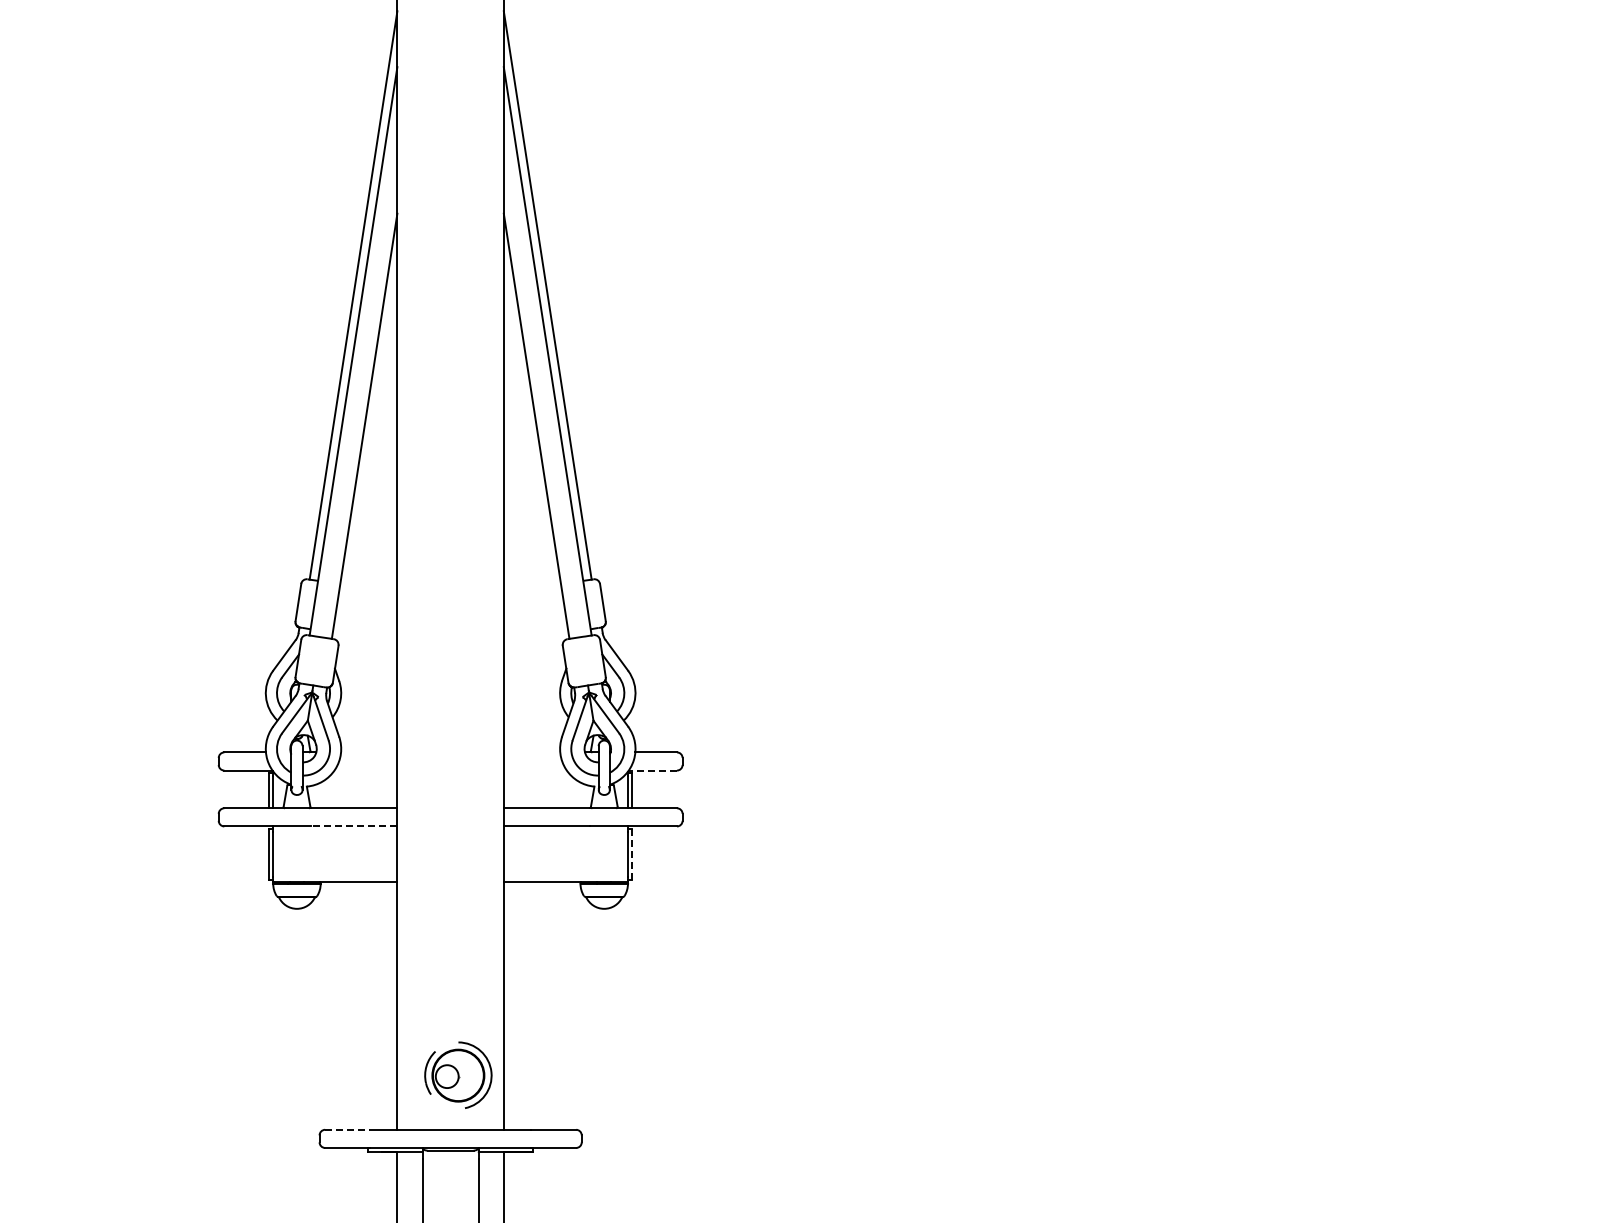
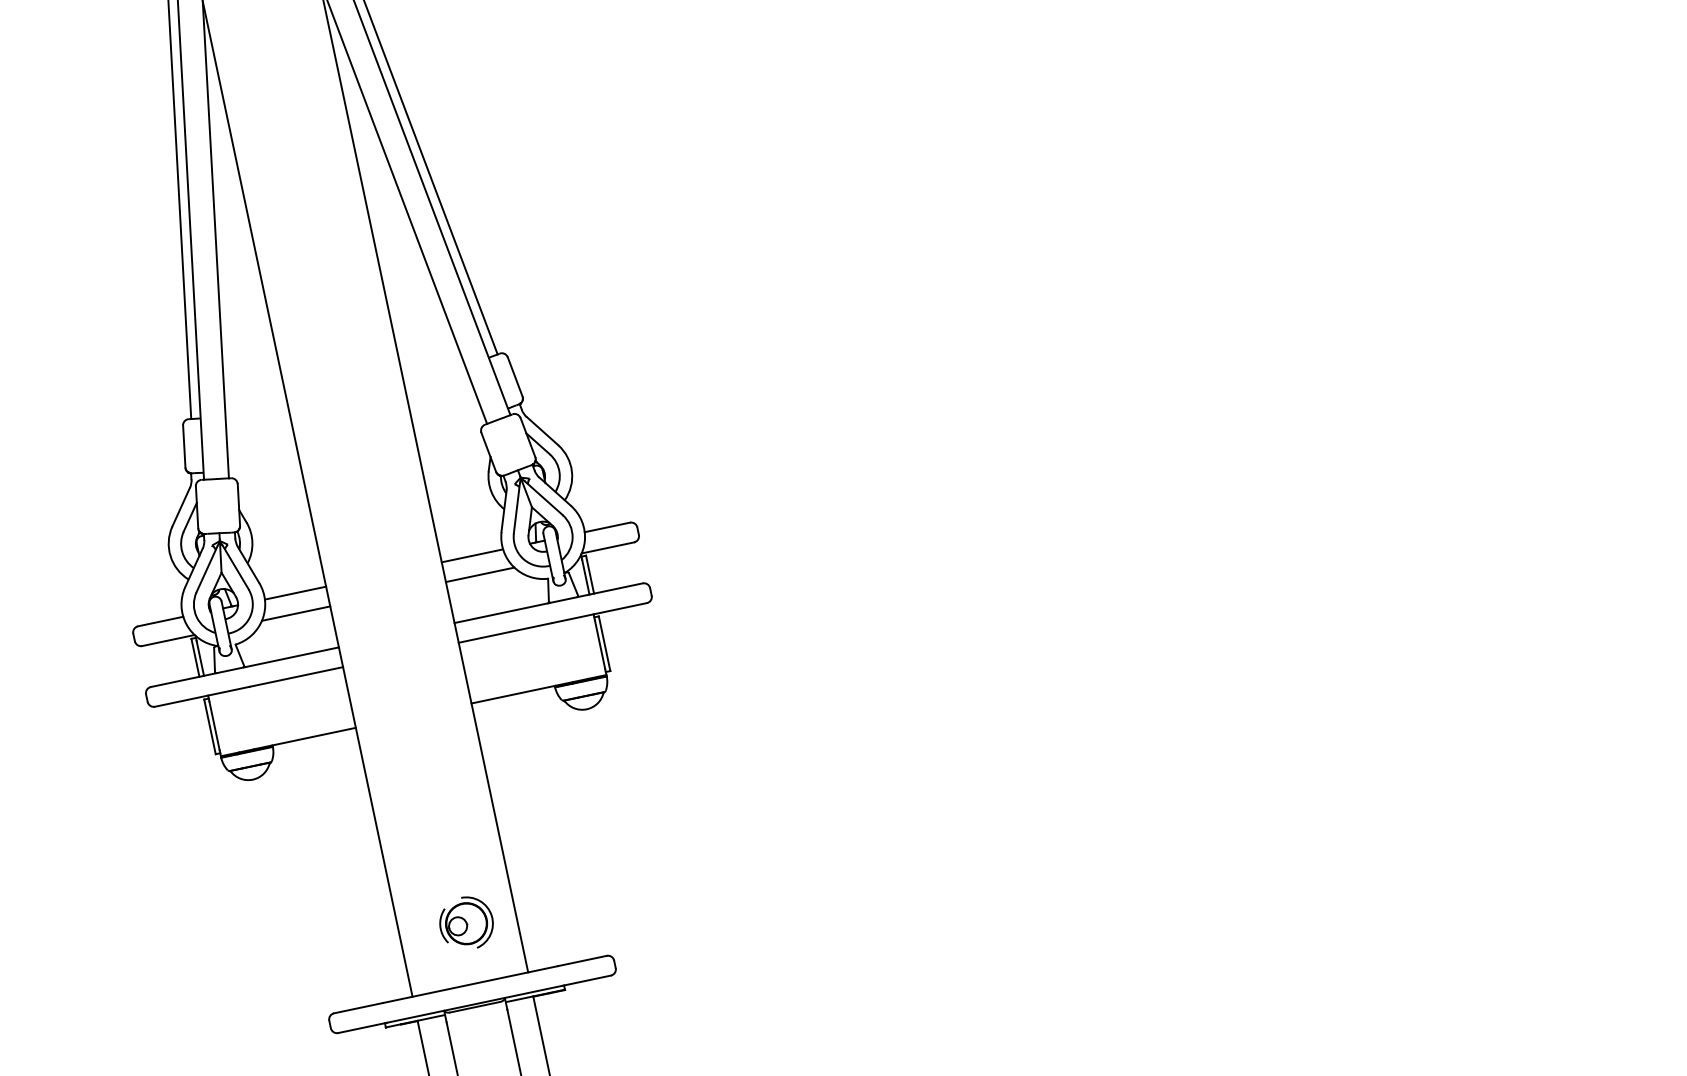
line: (369, 752) -> (295, 593), added
line: (531, 752) -> (471, 556), added
line: (365, 770) -> (295, 613), added
line: (534, 770) -> (479, 574), added
line: (652, 770) -> (607, 547), dashed -> solid
line: (353, 826) -> (295, 677), dashed -> solid
line: (632, 853) -> (604, 642), dashed -> solid
part: (458, 1074) -> (466, 922), size x0.71
line: (348, 1129) -> (359, 1007), dashed -> solid

